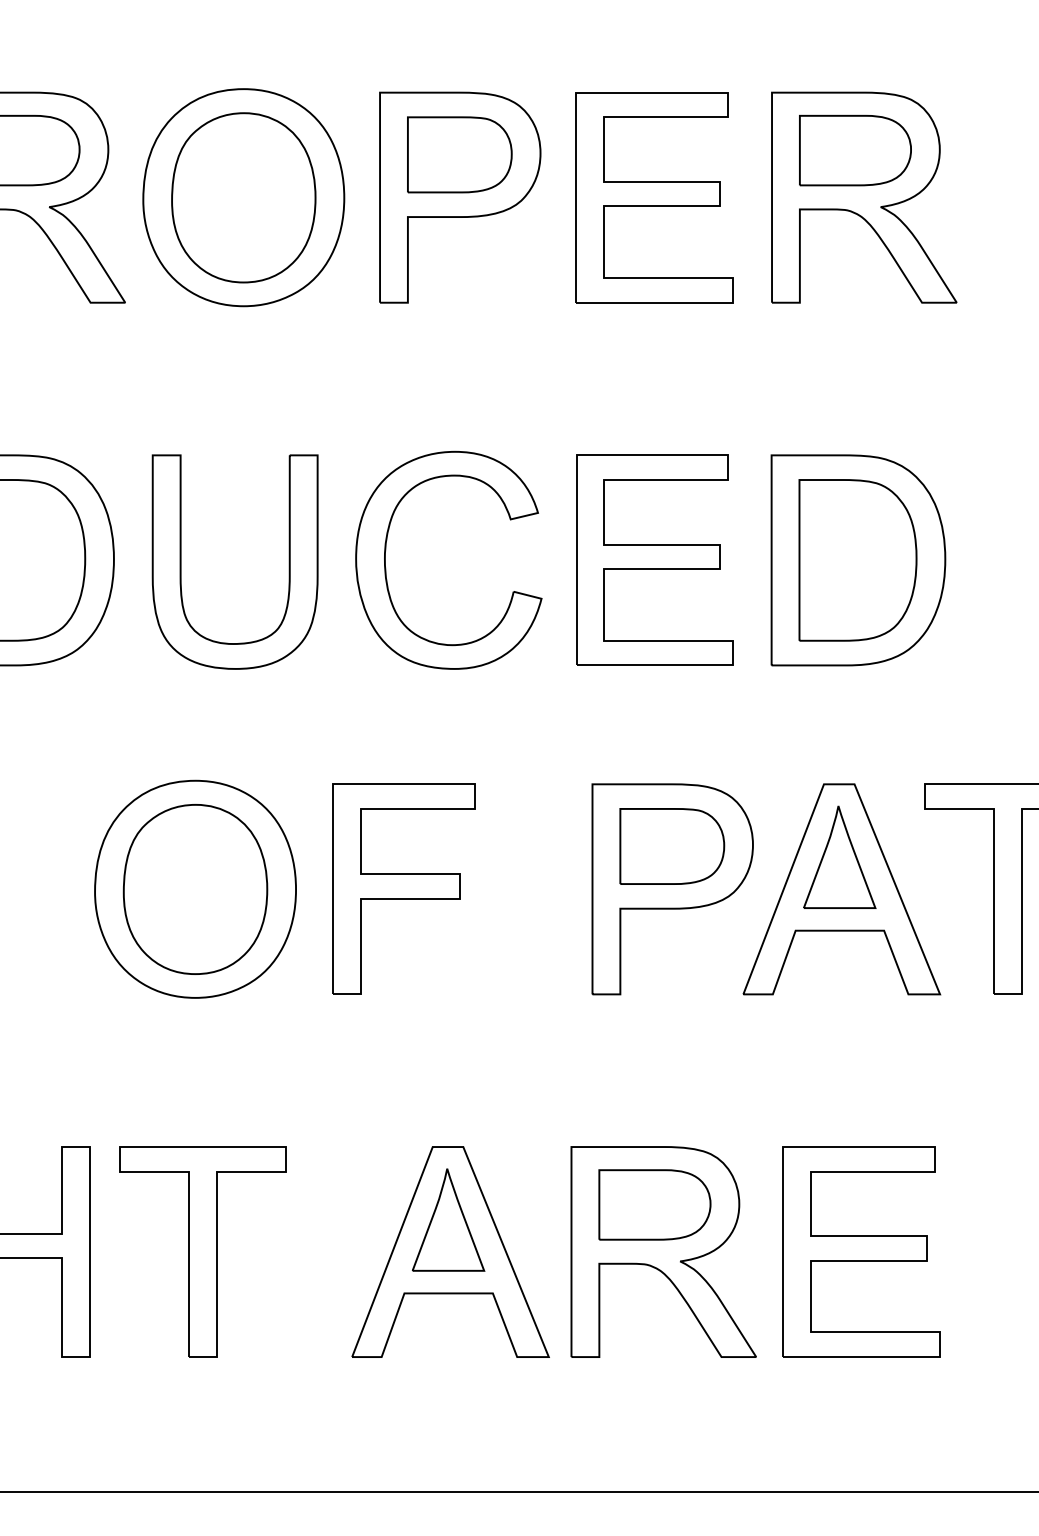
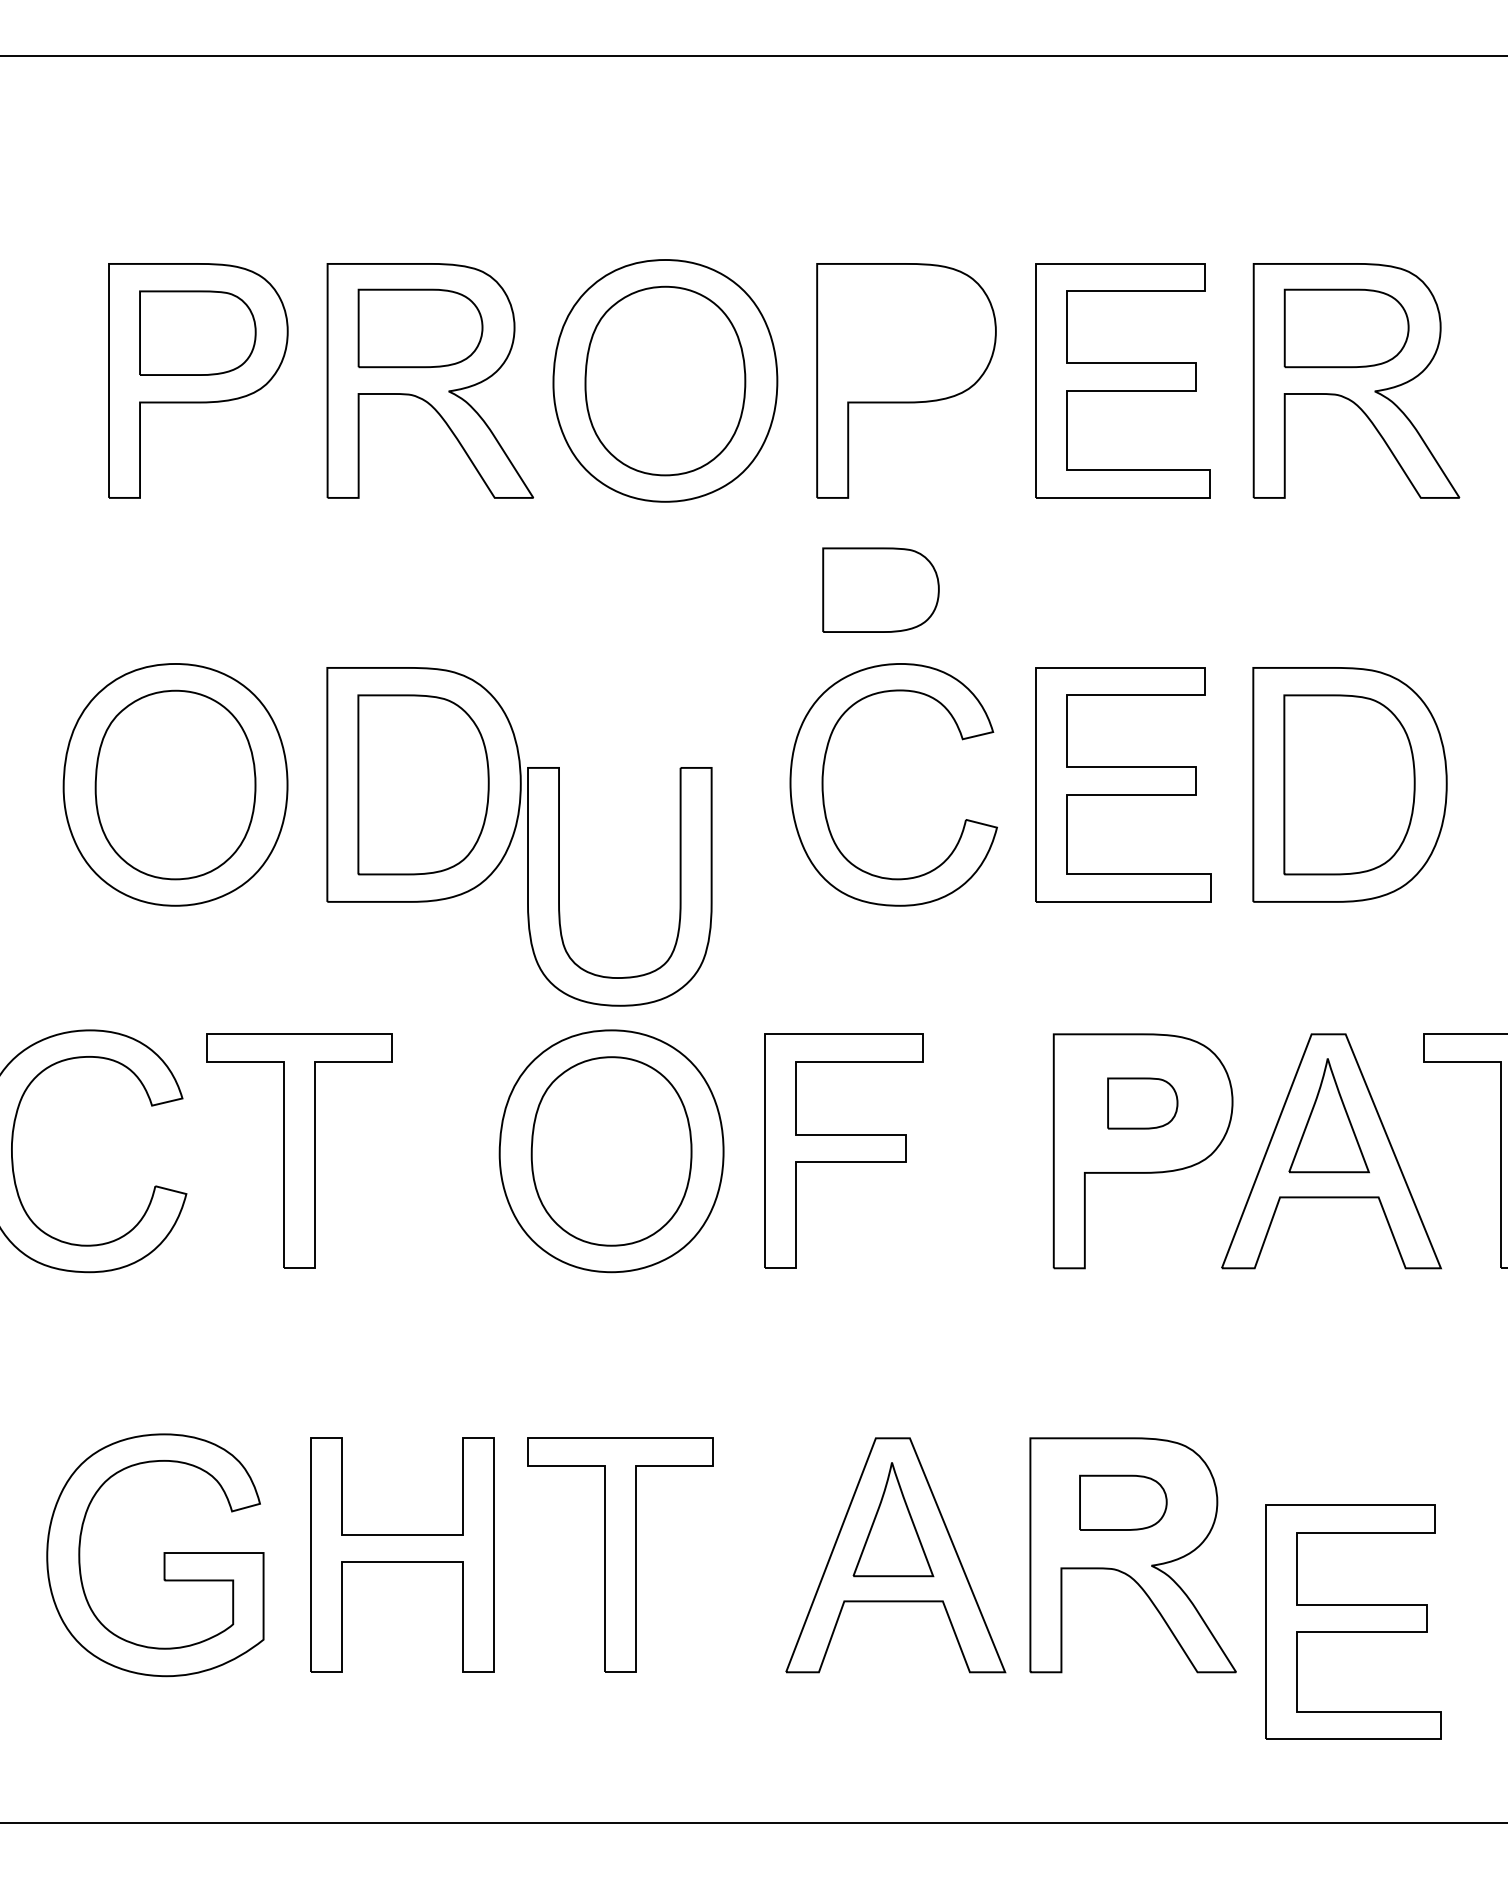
part: (459, 154) -> (880, 589), moved
part: (181, 561) -> (559, 886), moved
part: (672, 846) -> (1142, 1103), size x0.6
part: (655, 1204) -> (1123, 1502), size x0.7
part: (861, 1251) -> (1353, 1621), moved

